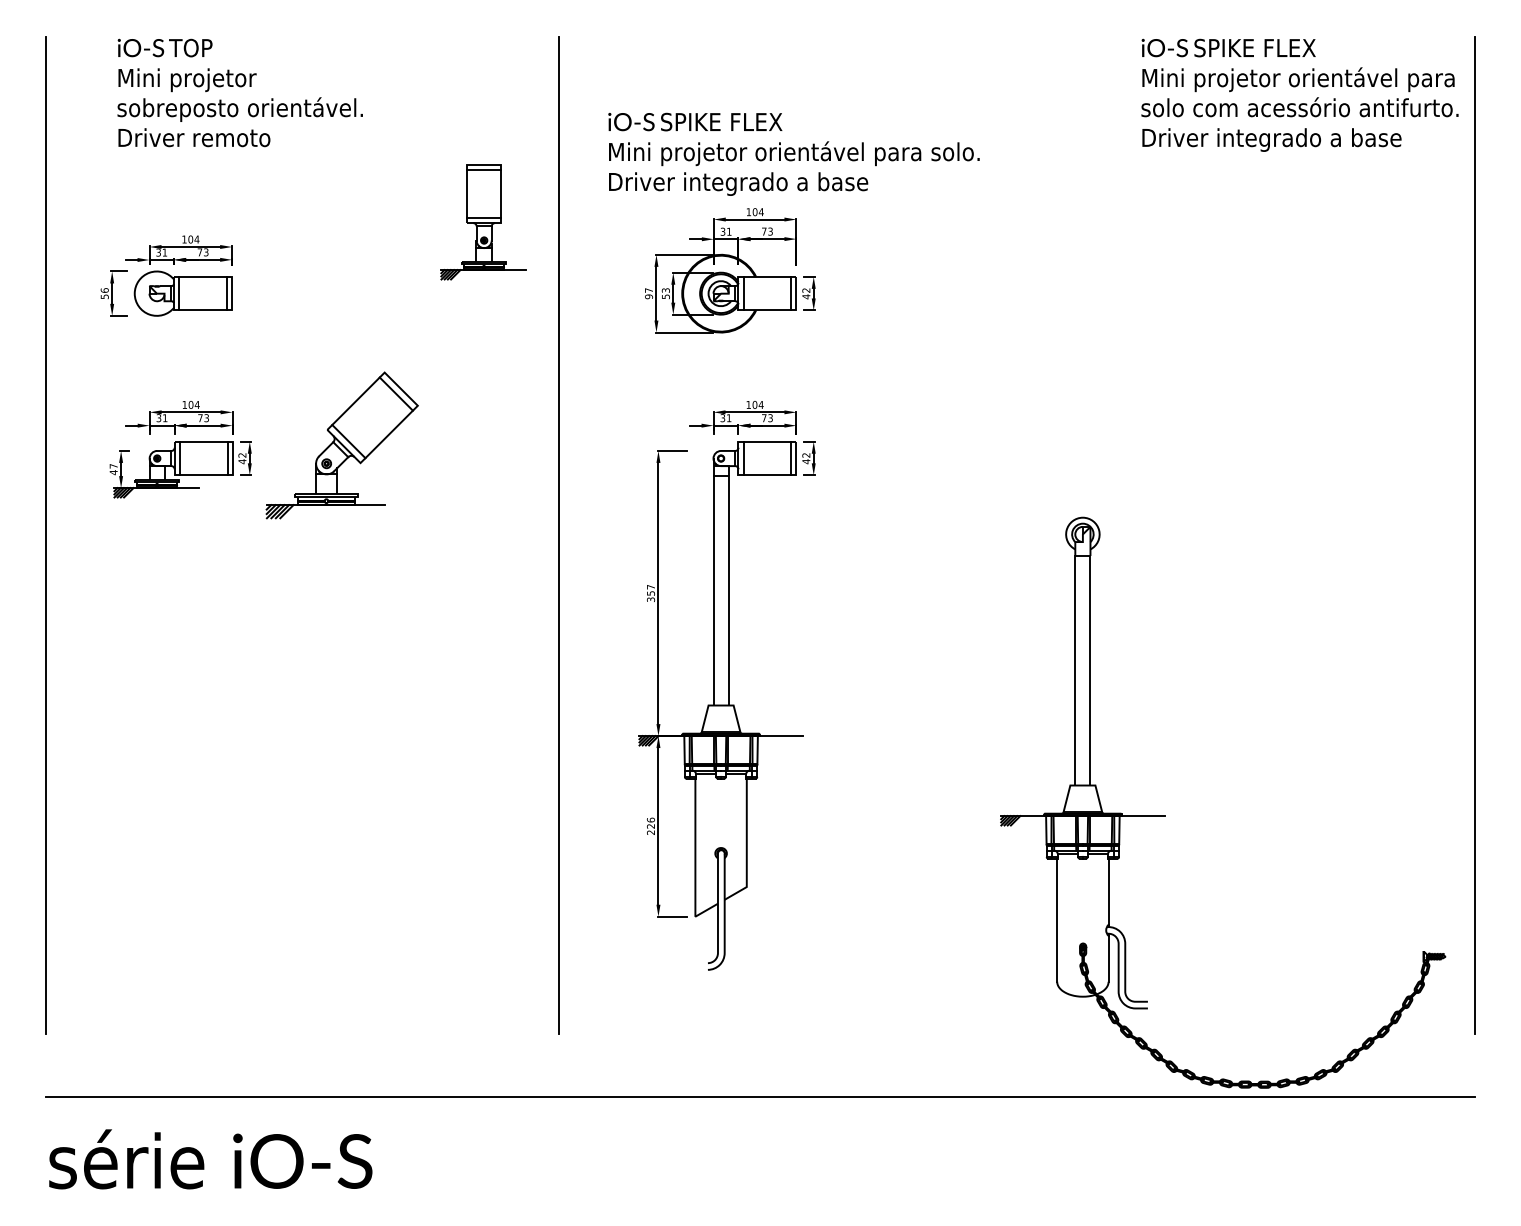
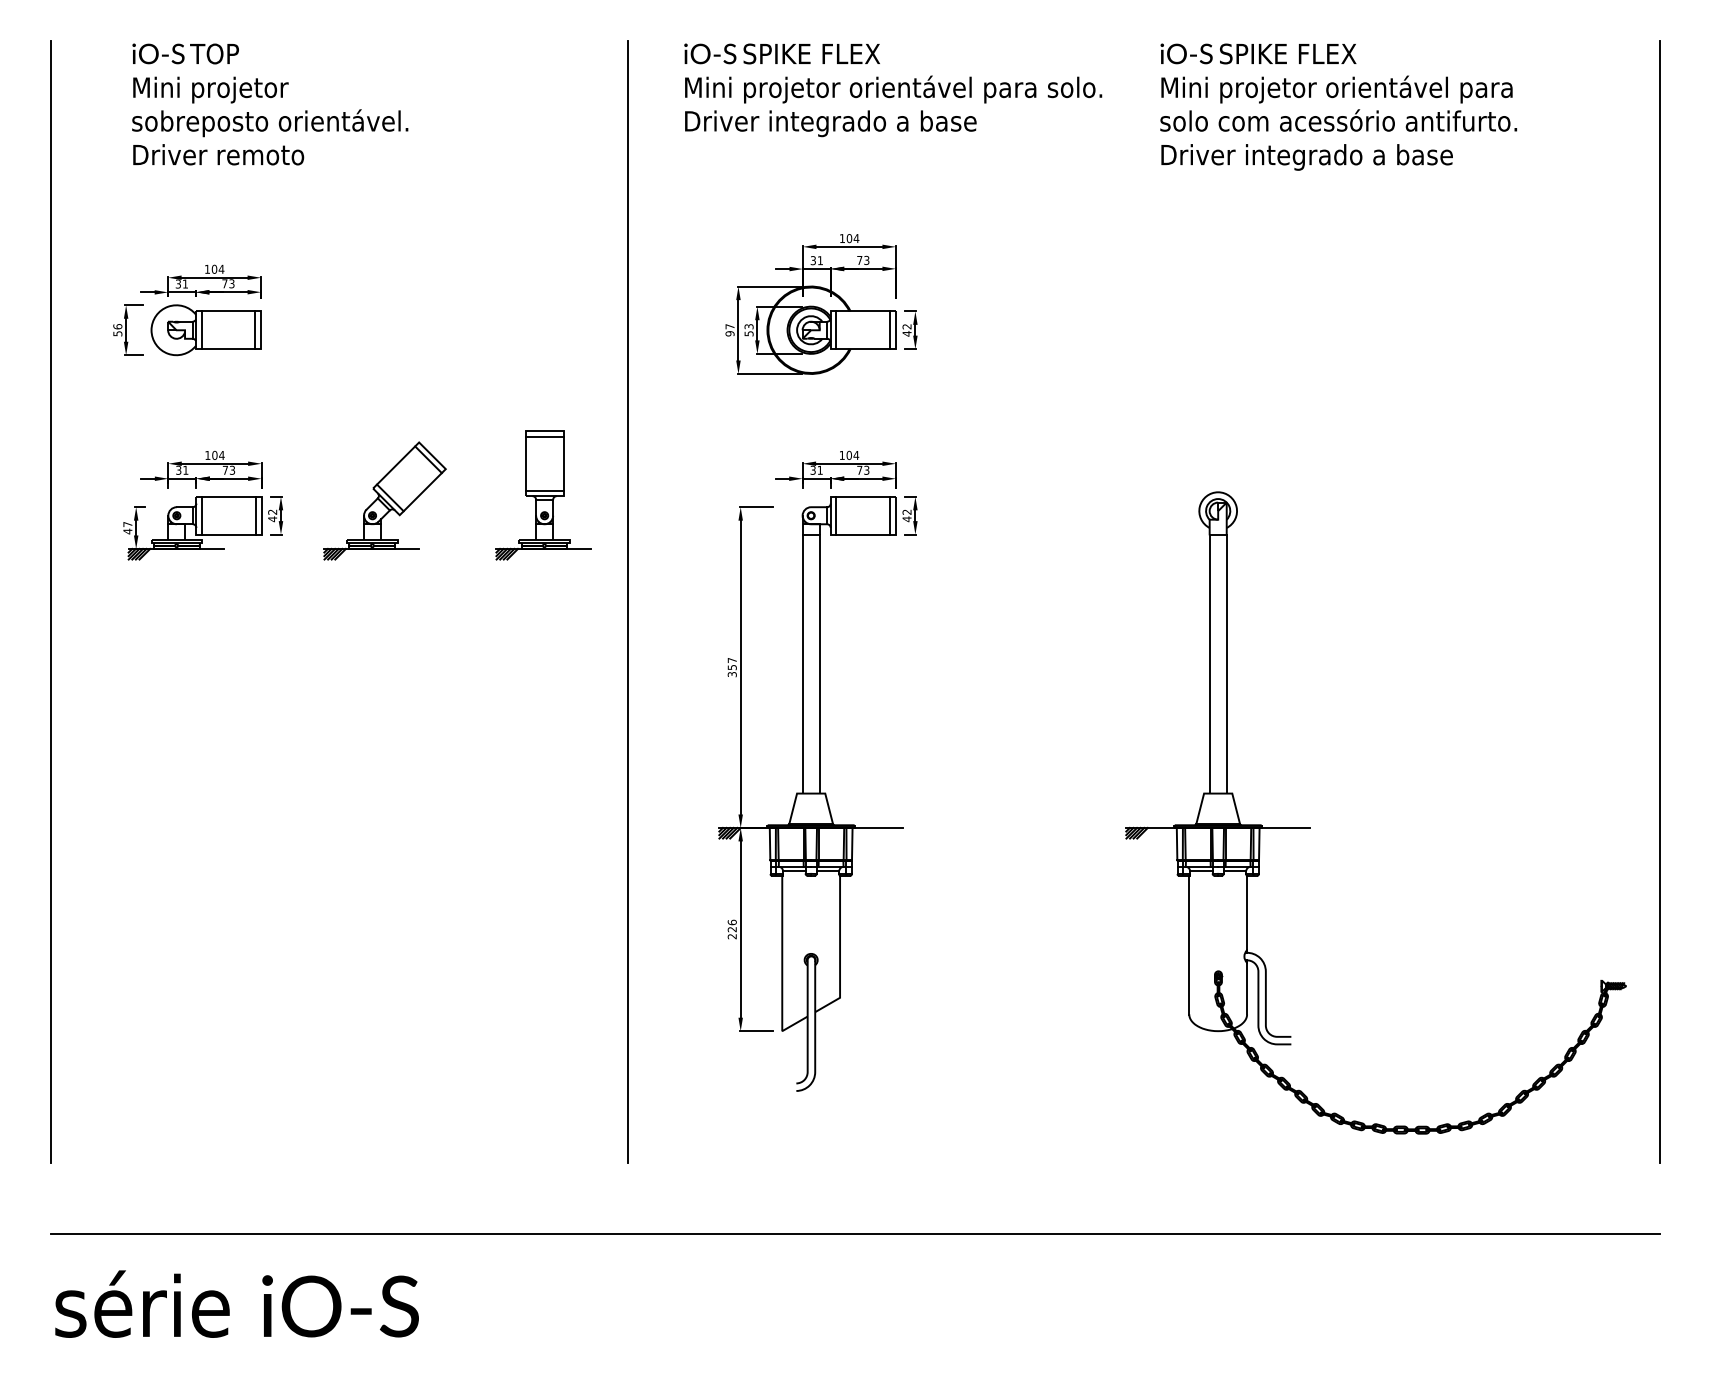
text: (1299, 94) -> (1338, 106), moved
text: (793, 153) -> (892, 89), moved
part: (483, 222) -> (543, 495), moved
part: (342, 445) -> (385, 501), size x0.71
part: (1165, 815) -> (1311, 827), moved

